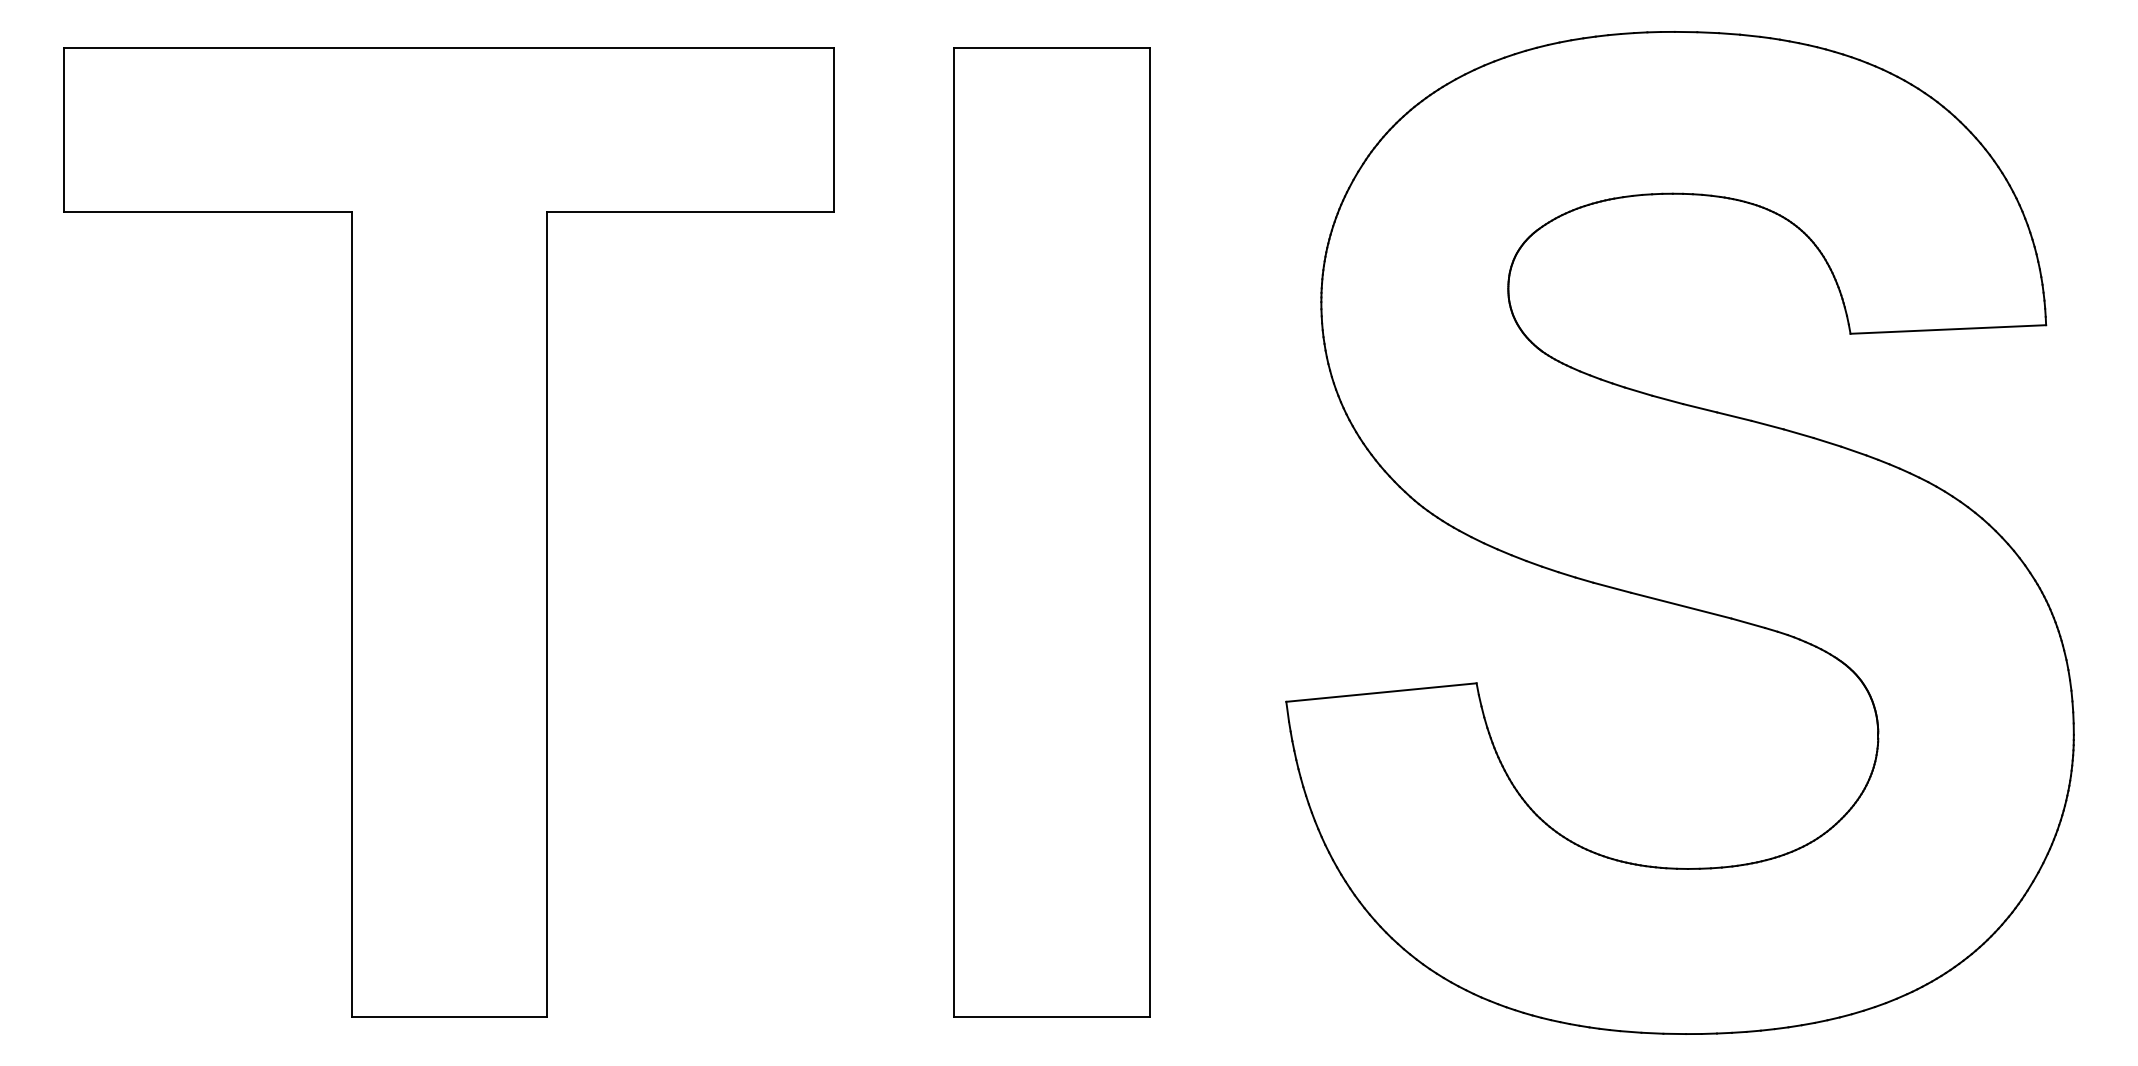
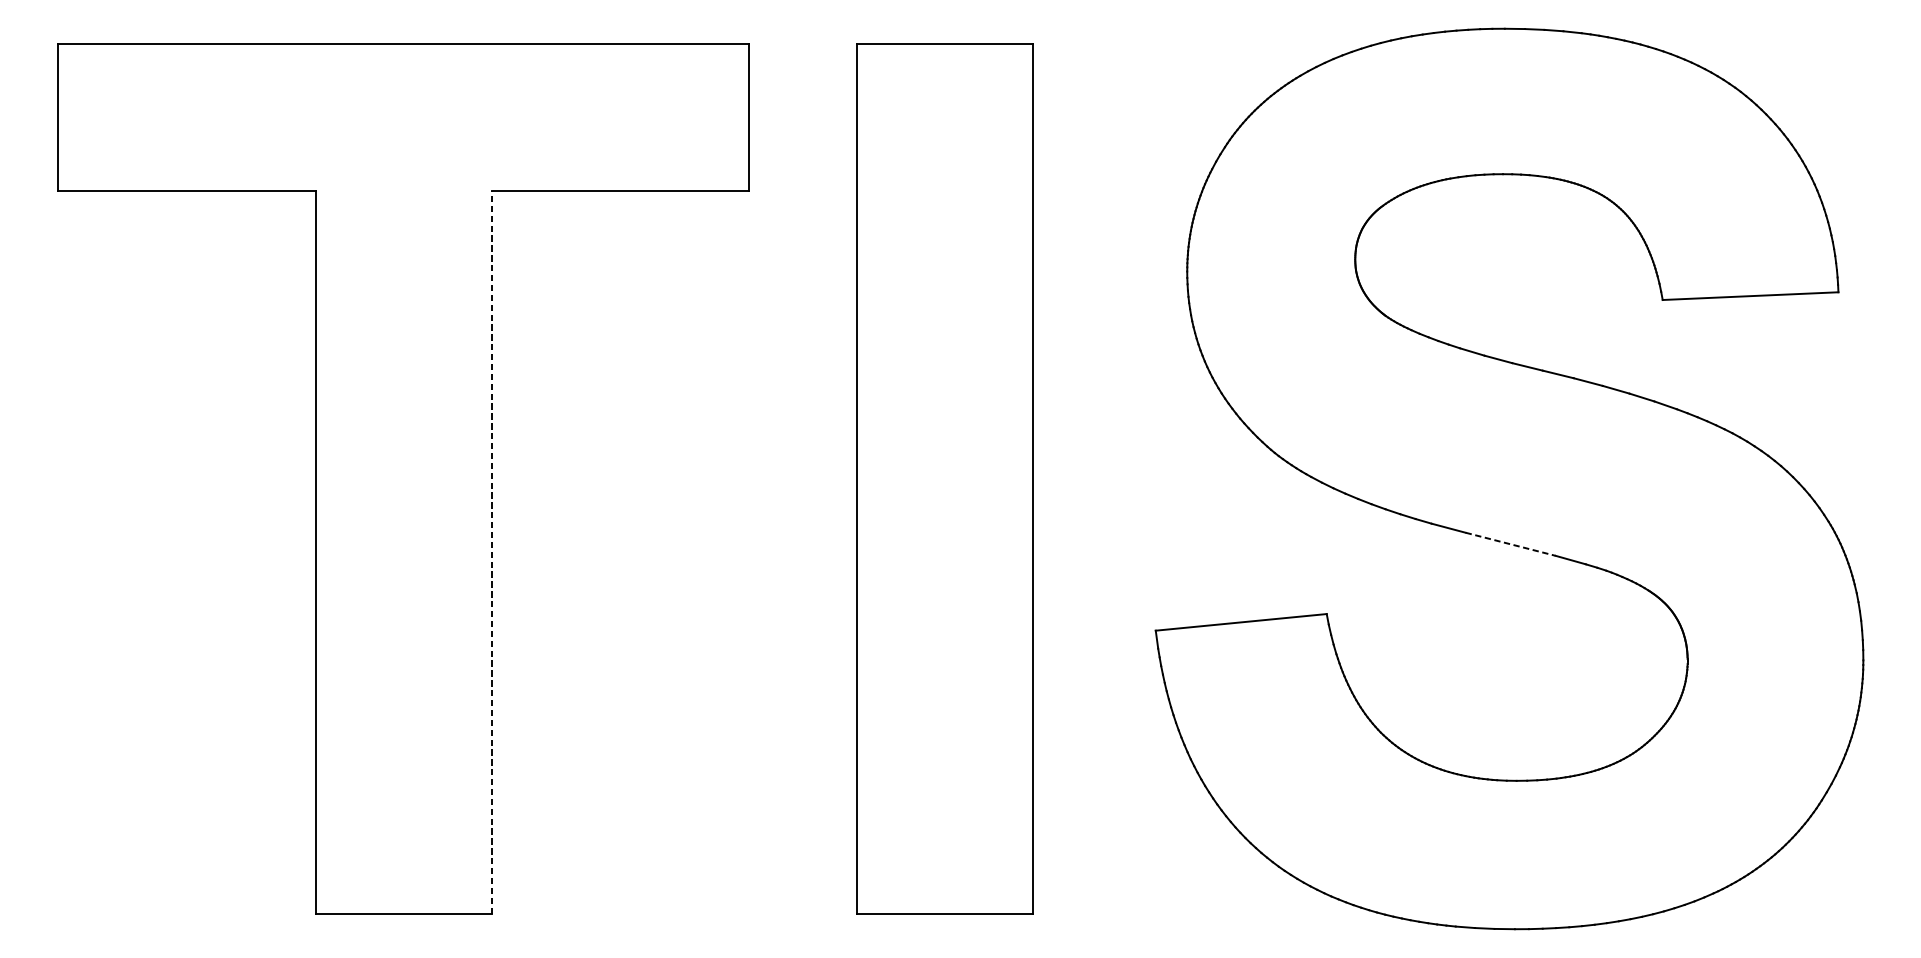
line: (1681, 605) -> (1510, 544), solid -> dashed
line: (547, 614) -> (491, 552), solid -> dashed

